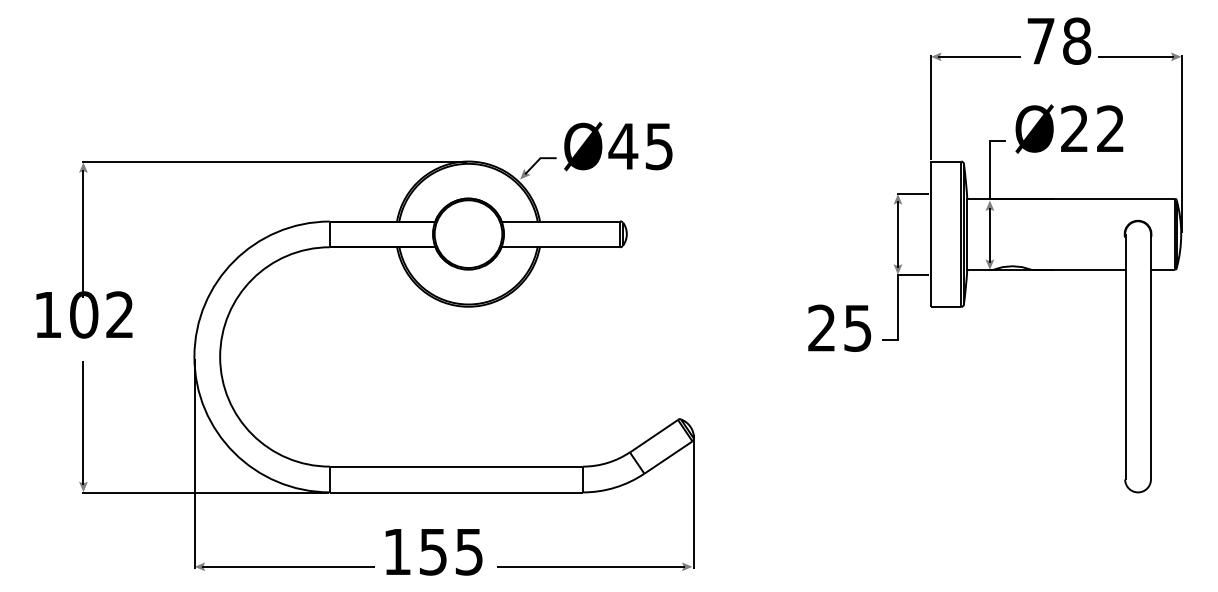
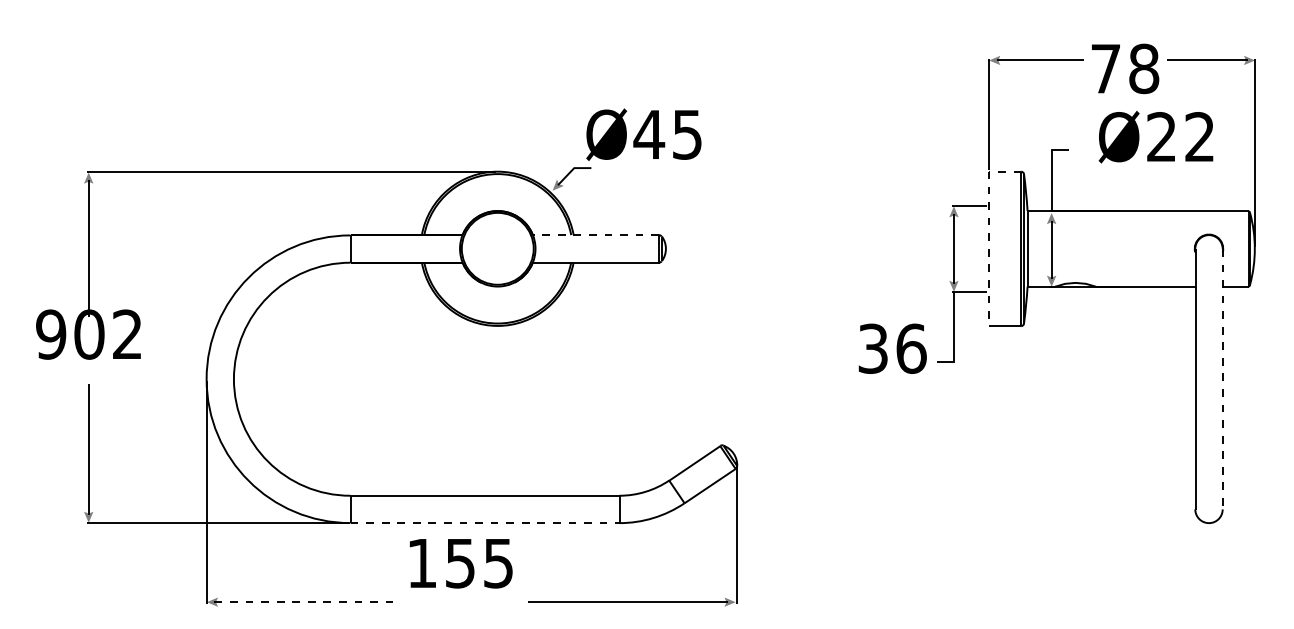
text: (1059, 40) -> (1125, 68), moved
text: (1068, 129) -> (1155, 137), moved
text: (617, 146) -> (643, 134), moved
line: (931, 218) -> (989, 232), solid -> dashed
line: (561, 221) -> (596, 235), solid -> dashed
text: (48, 314) -> (51, 334), 102 -> 902
text: (840, 328) -> (892, 348), 25 -> 36
line: (1151, 357) -> (1223, 379), solid -> dashed
line: (456, 492) -> (485, 523), solid -> dashed
text: (434, 552) -> (461, 563), moved
line: (288, 567) -> (306, 602), solid -> dashed

